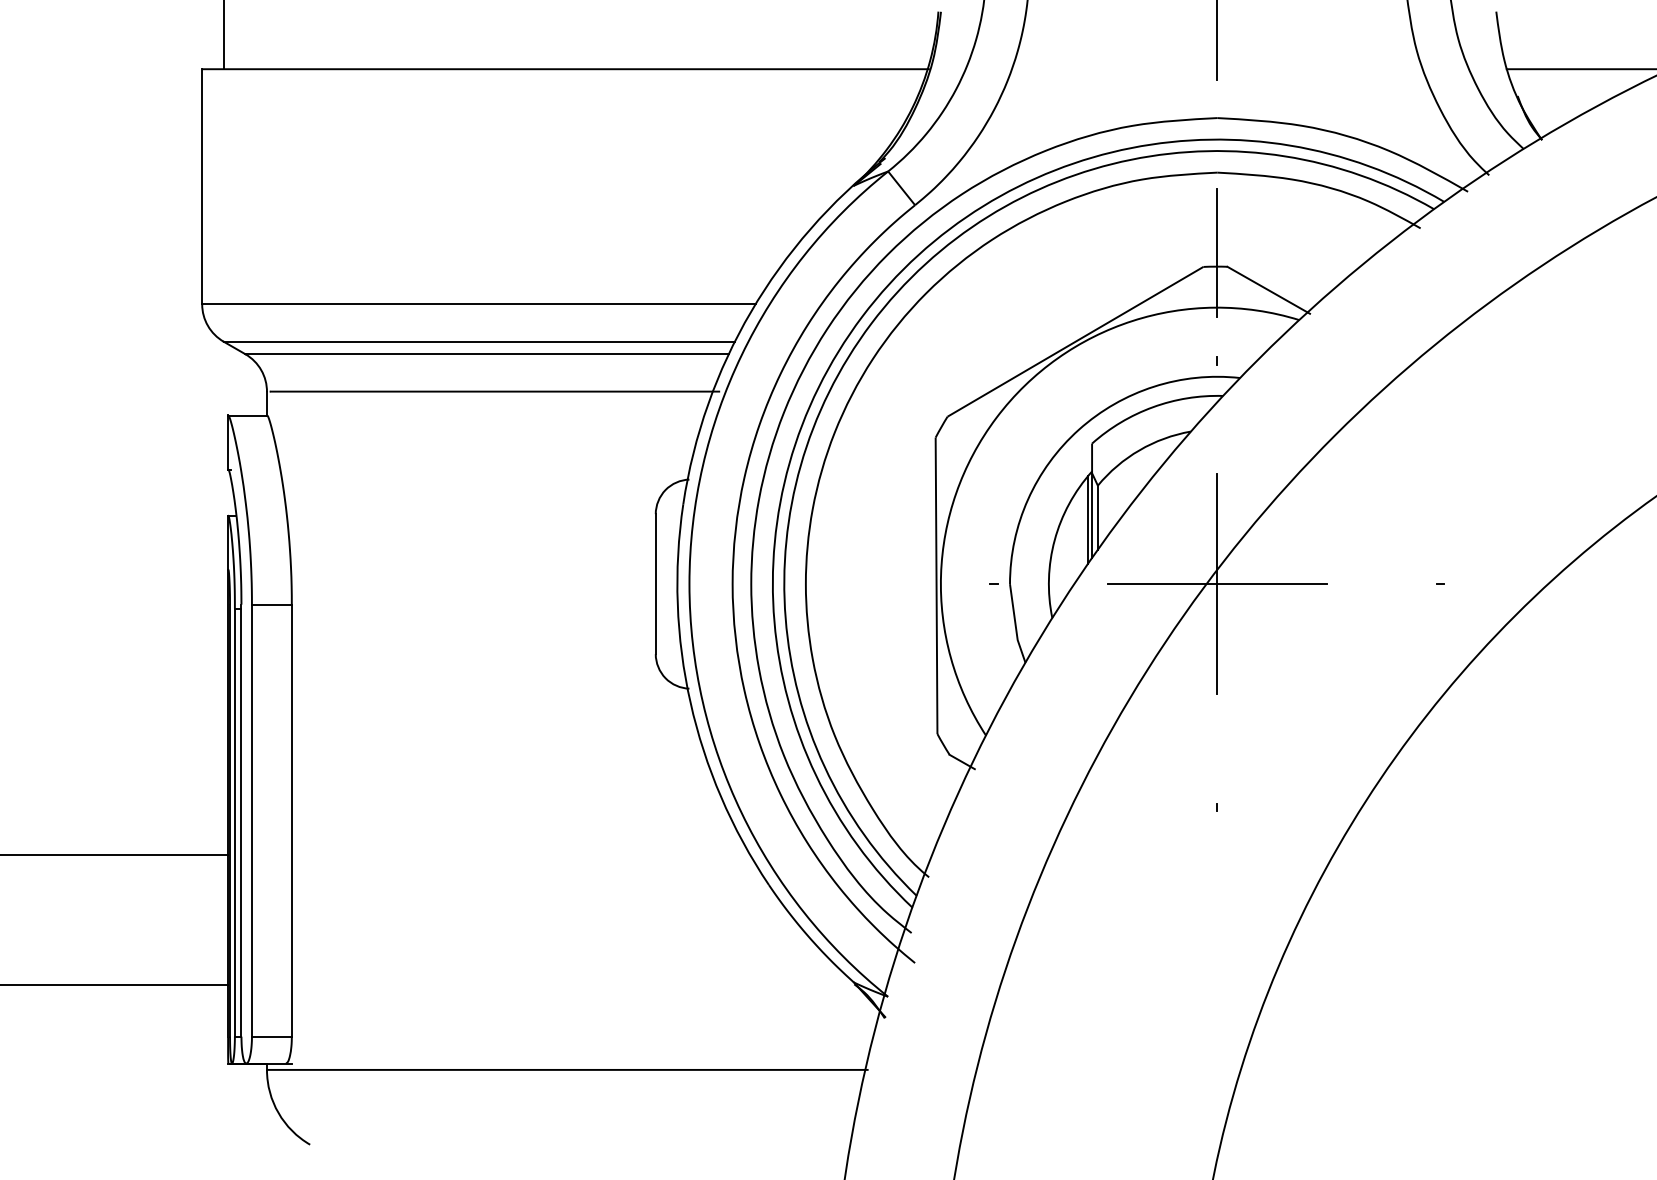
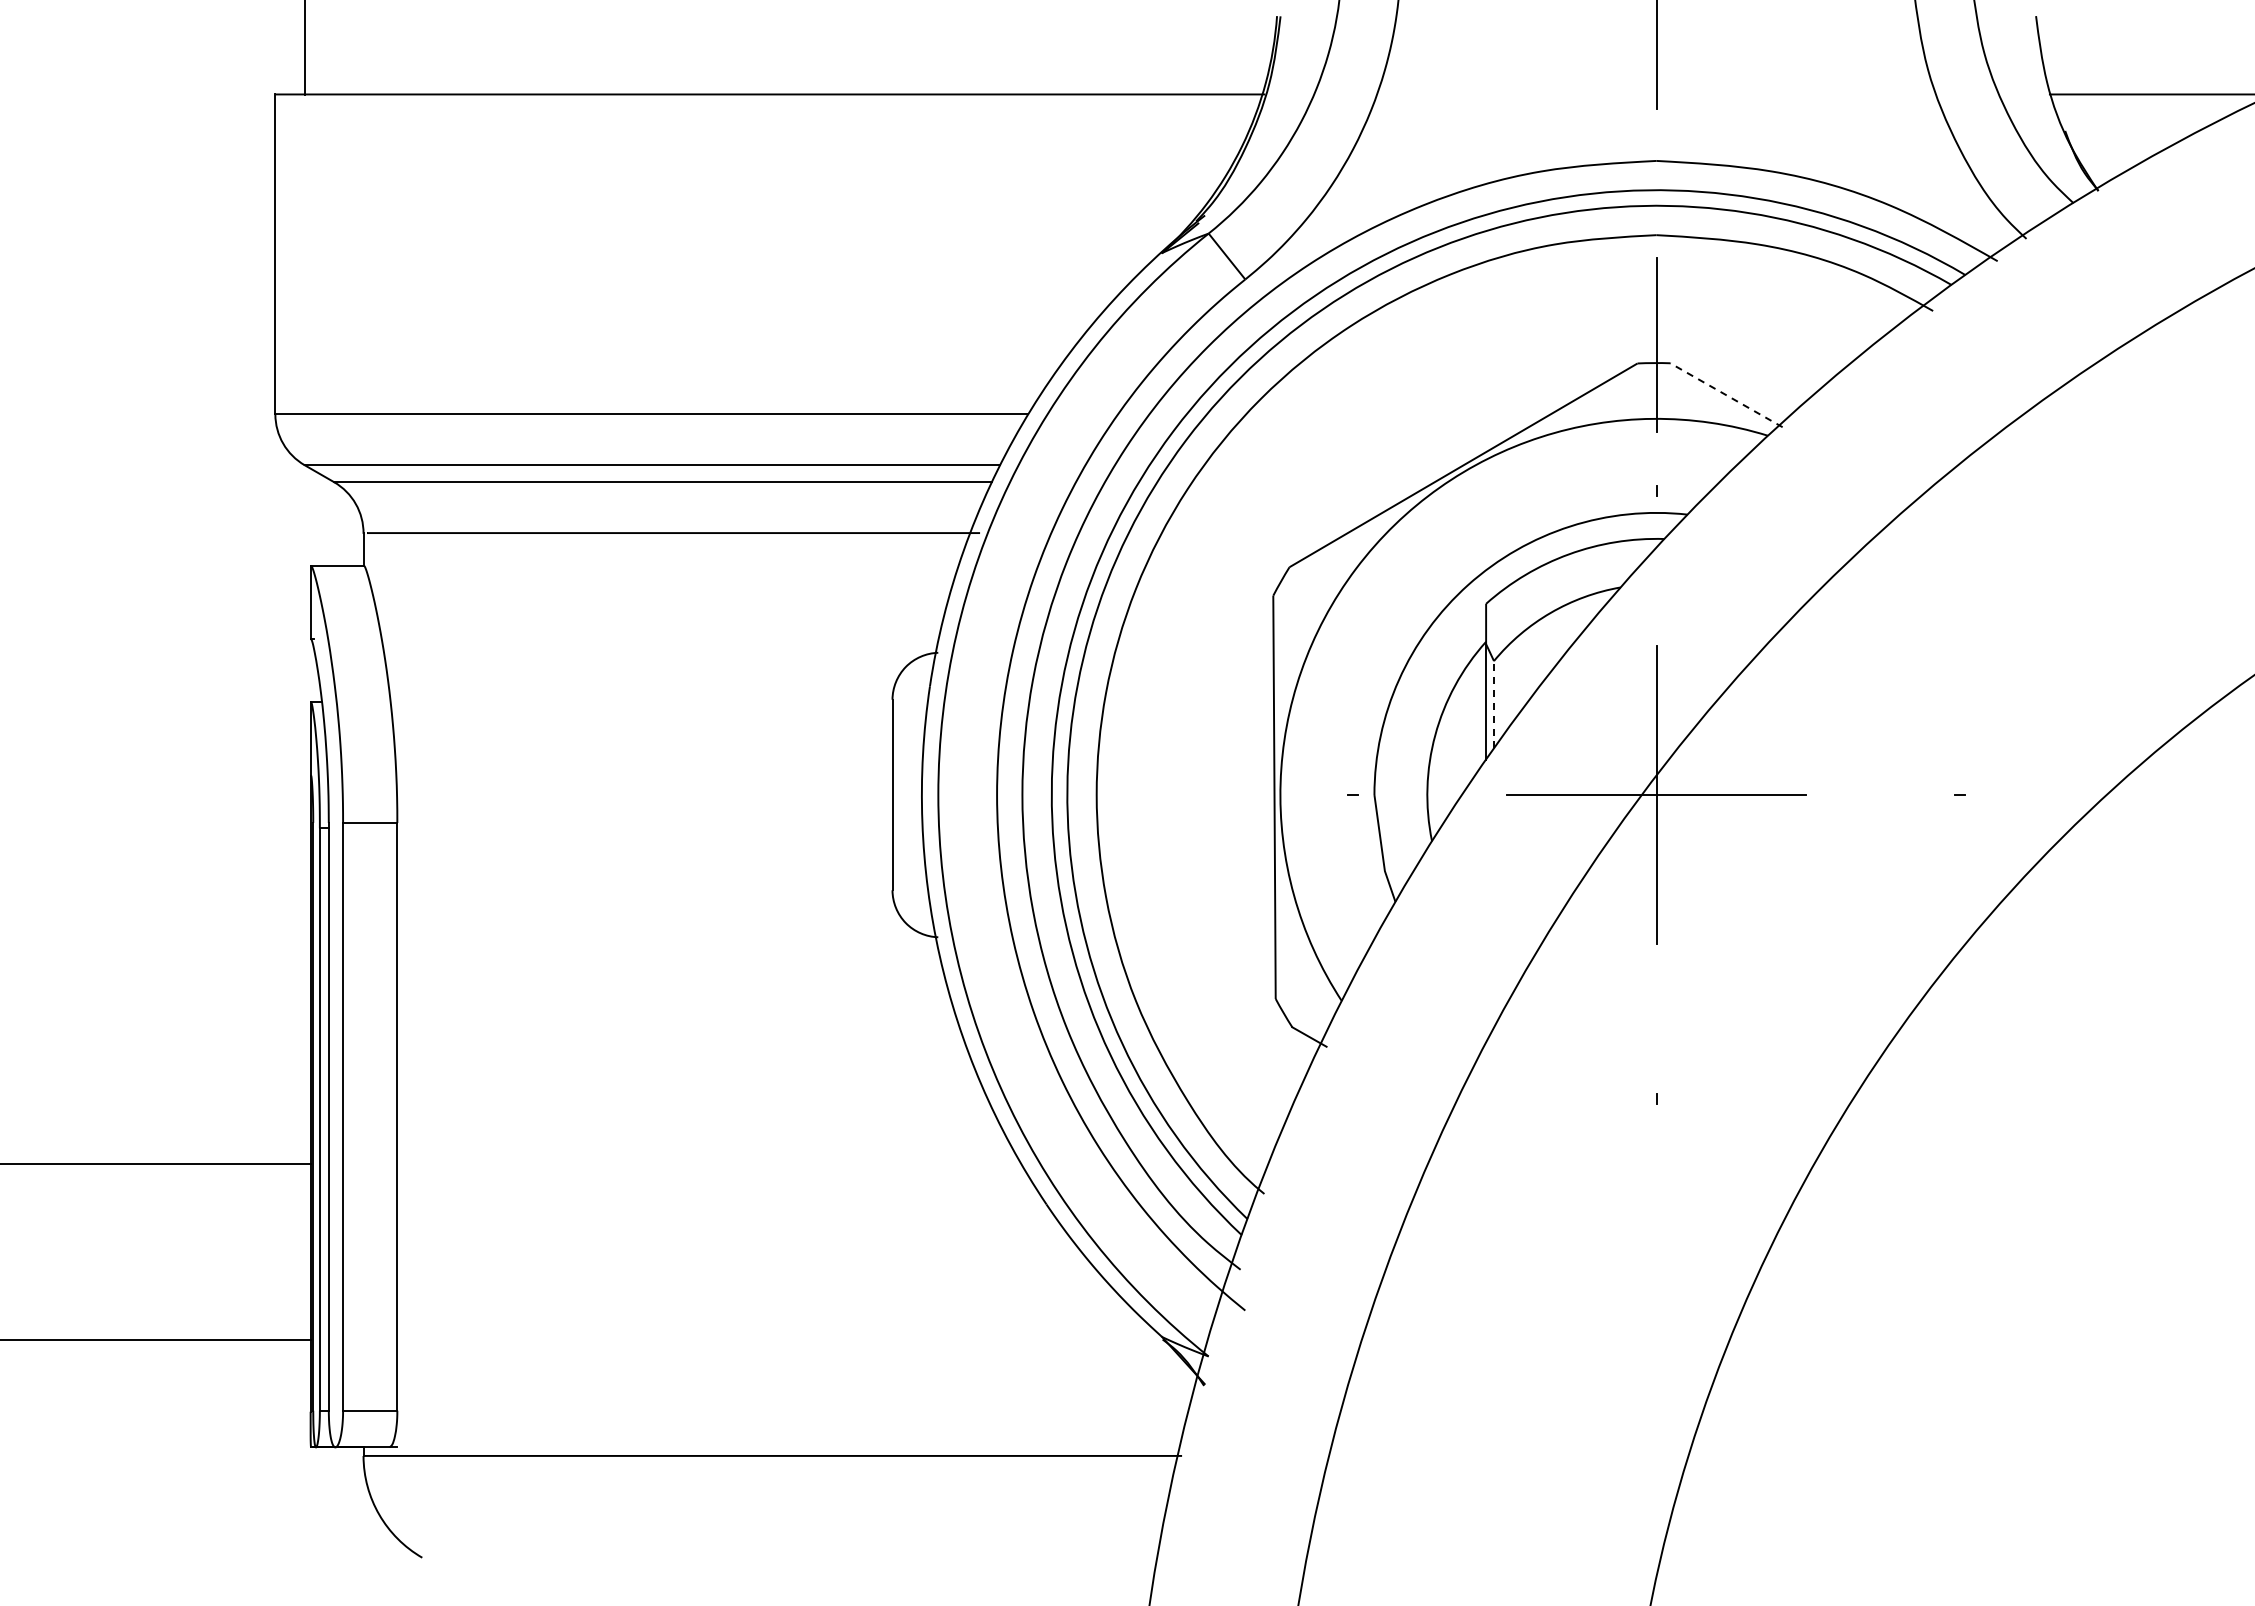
line: (1268, 290) -> (1726, 395), solid -> dashed
line: (1097, 517) -> (1493, 704), solid -> dashed
line: (1087, 520) -> (1480, 708), removed

